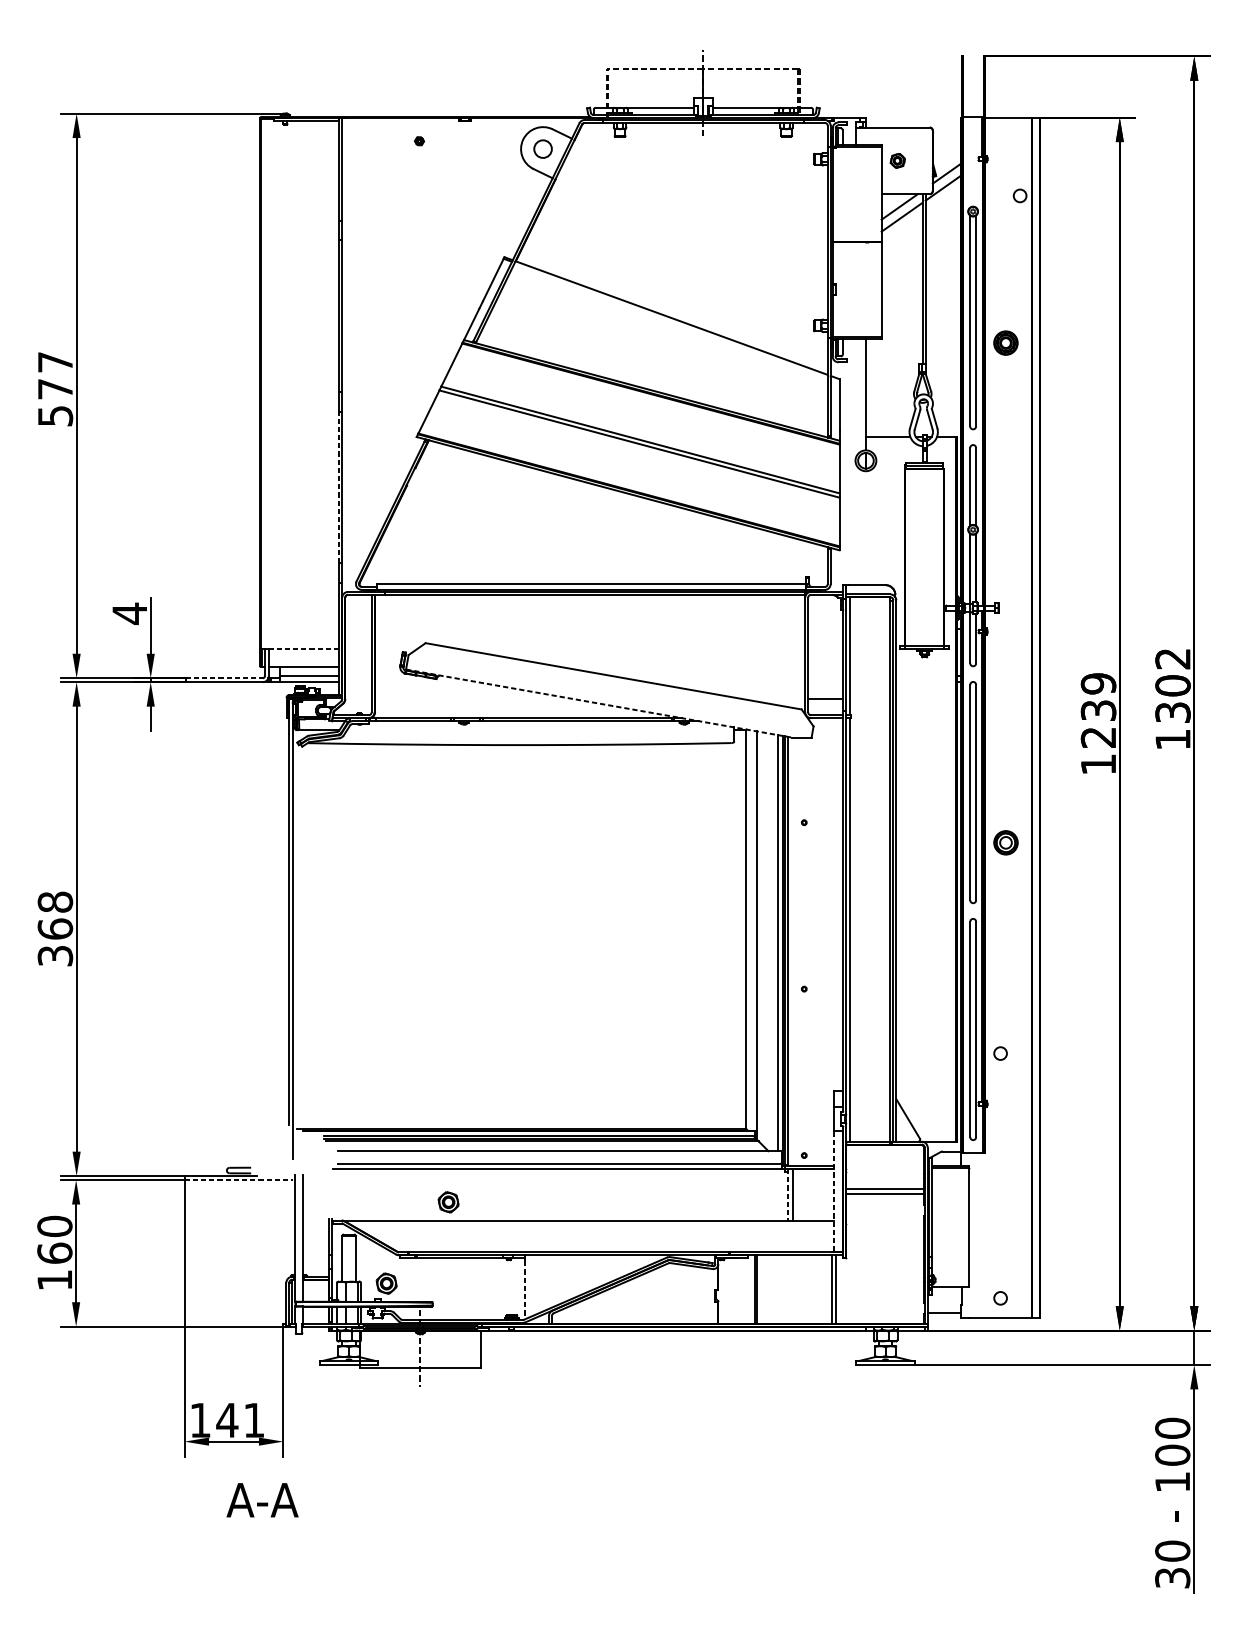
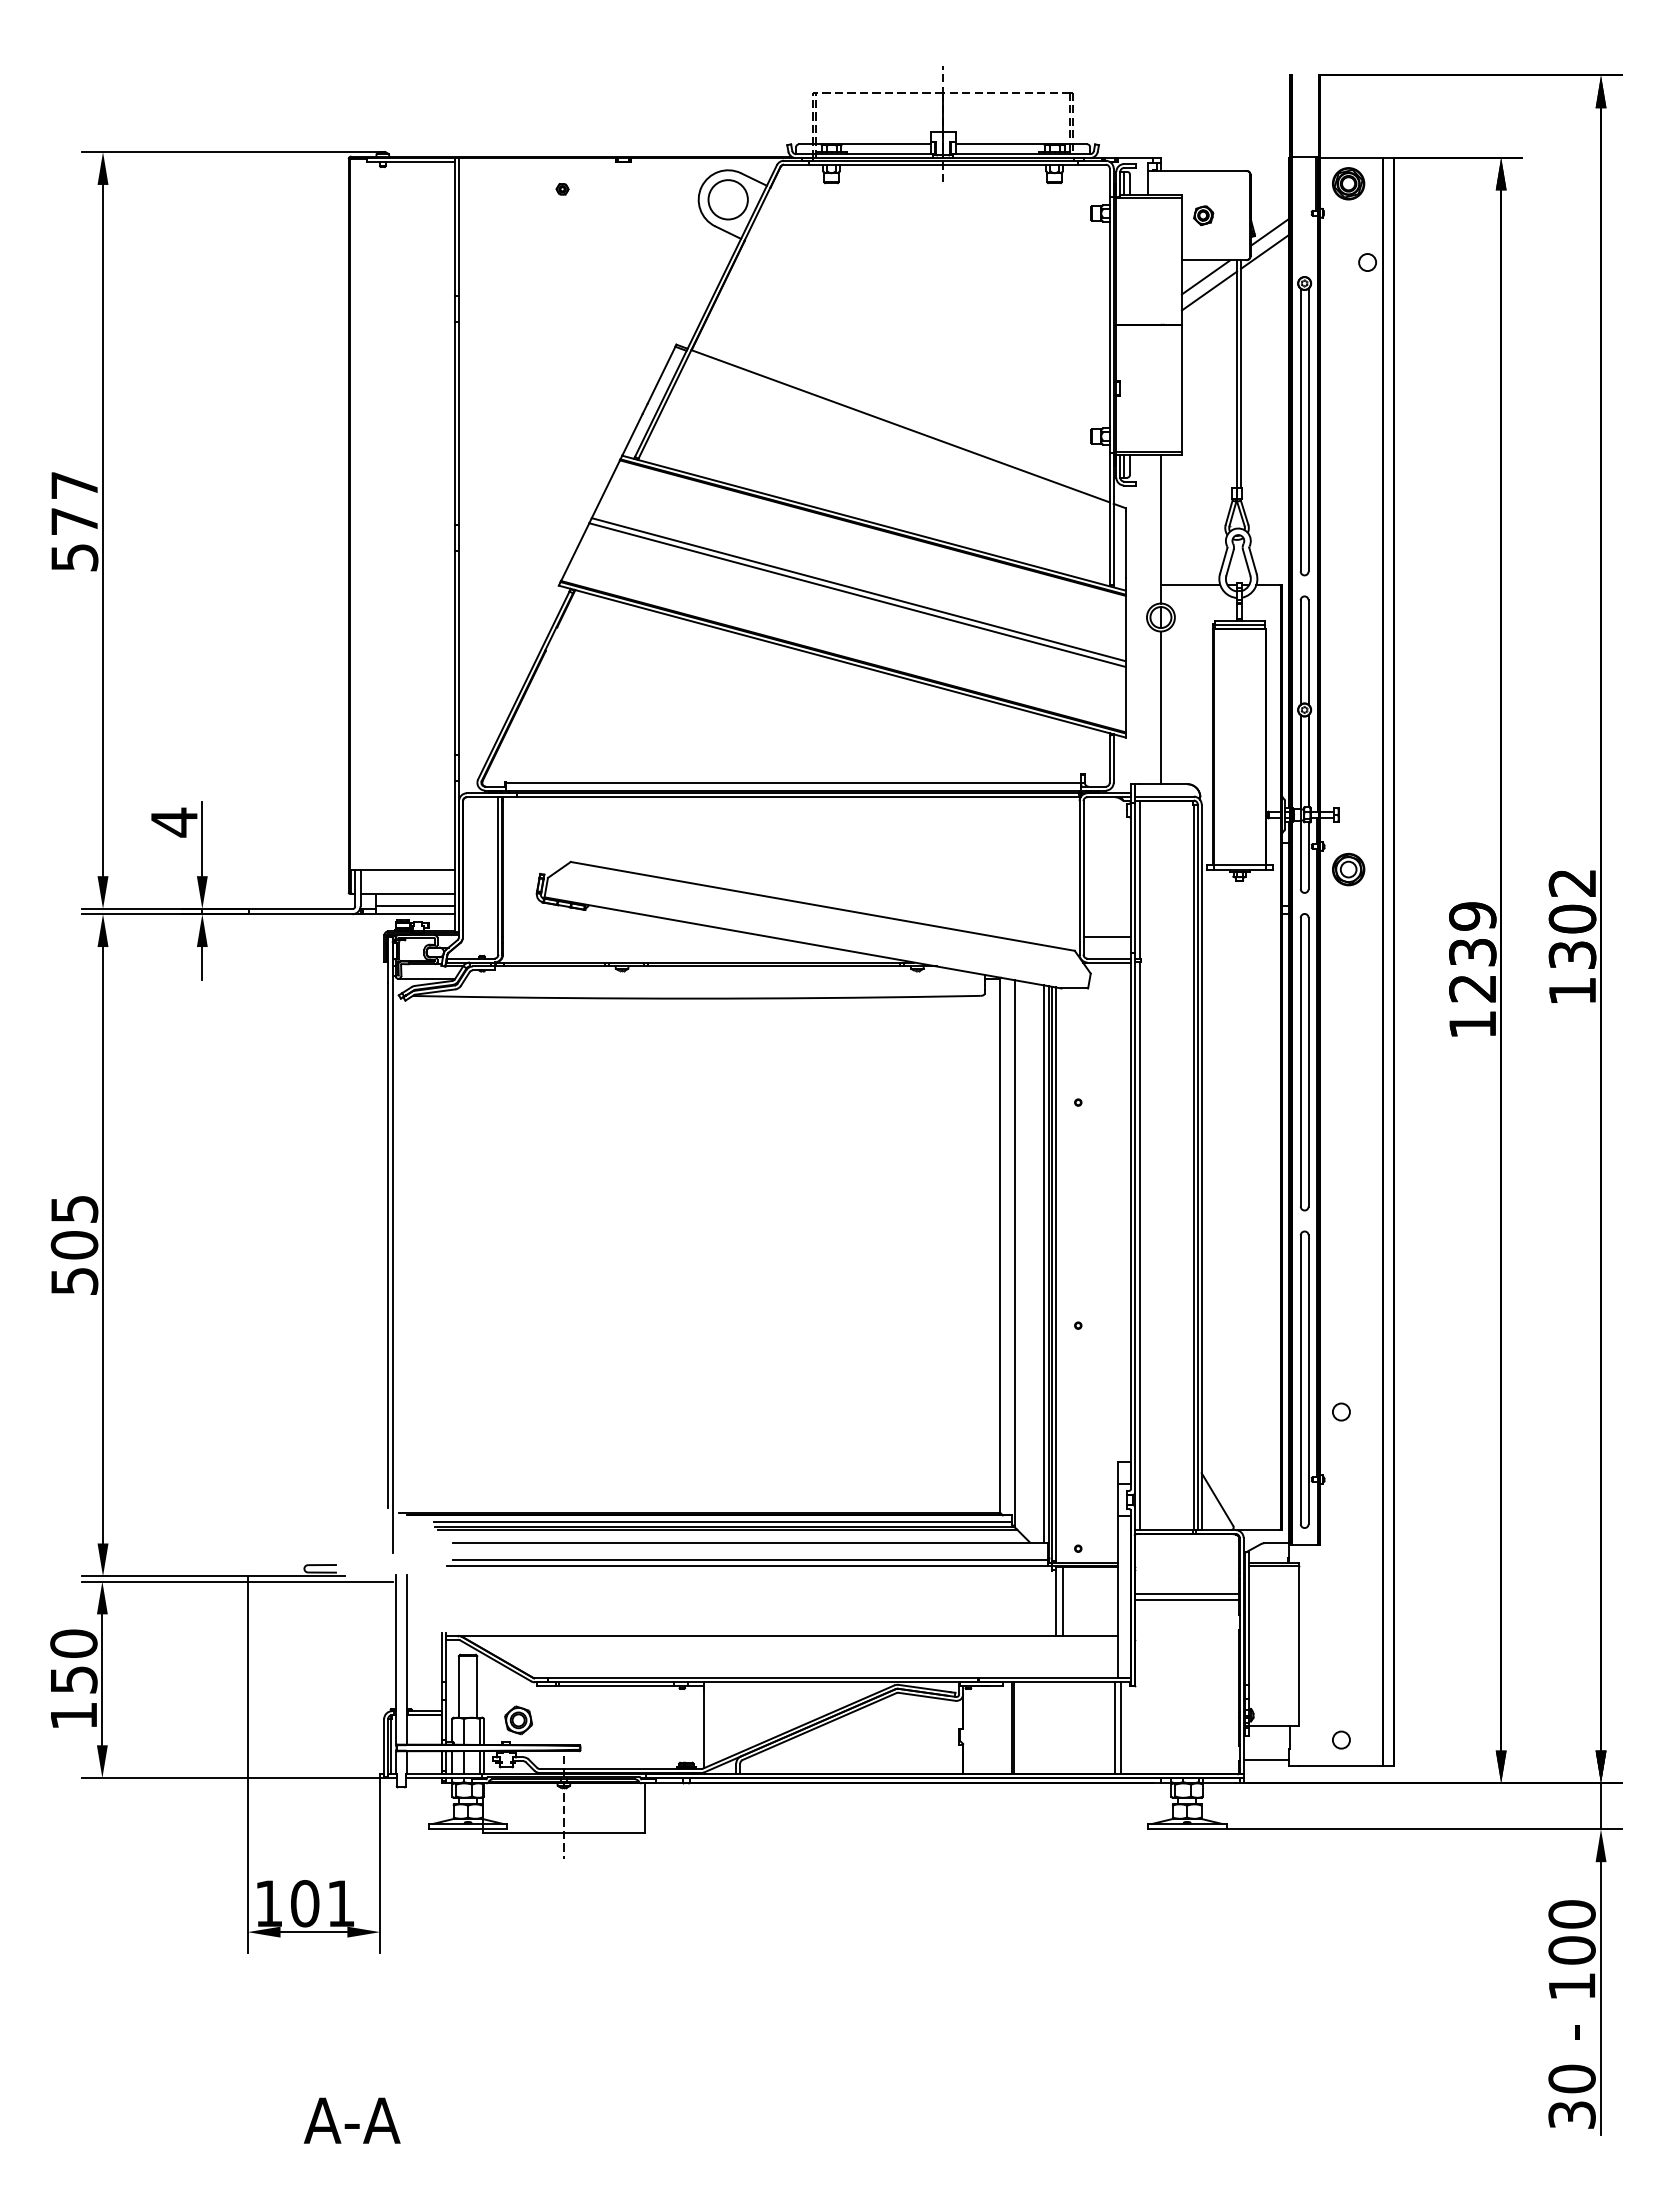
circle: (542, 148) -> (727, 199), size x1.67
part: (1005, 342) -> (1348, 183), moved
line: (338, 487) -> (454, 653), dashed -> solid
line: (865, 527) -> (1160, 707), added
line: (303, 649) -> (407, 870), dashed -> solid
line: (223, 677) -> (300, 908), dashed -> solid
line: (599, 703) -> (803, 942), dashed -> solid
part: (1005, 842) -> (1348, 869), moved
text: (55, 928) -> (74, 1244), 368 -> 505
line: (238, 1180) -> (320, 1581), dashed -> solid
line: (833, 1191) -> (1117, 1597), dashed -> solid
line: (788, 1194) -> (1056, 1601), dashed -> solid
part: (448, 1202) -> (601, 1611), removed
text: (54, 1253) -> (73, 1679), 160 -> 150
line: (524, 1290) -> (703, 1729), dashed -> solid
text: (226, 1420) -> (304, 1903), 141 -> 101
text: (262, 1500) -> (351, 2120), moved

